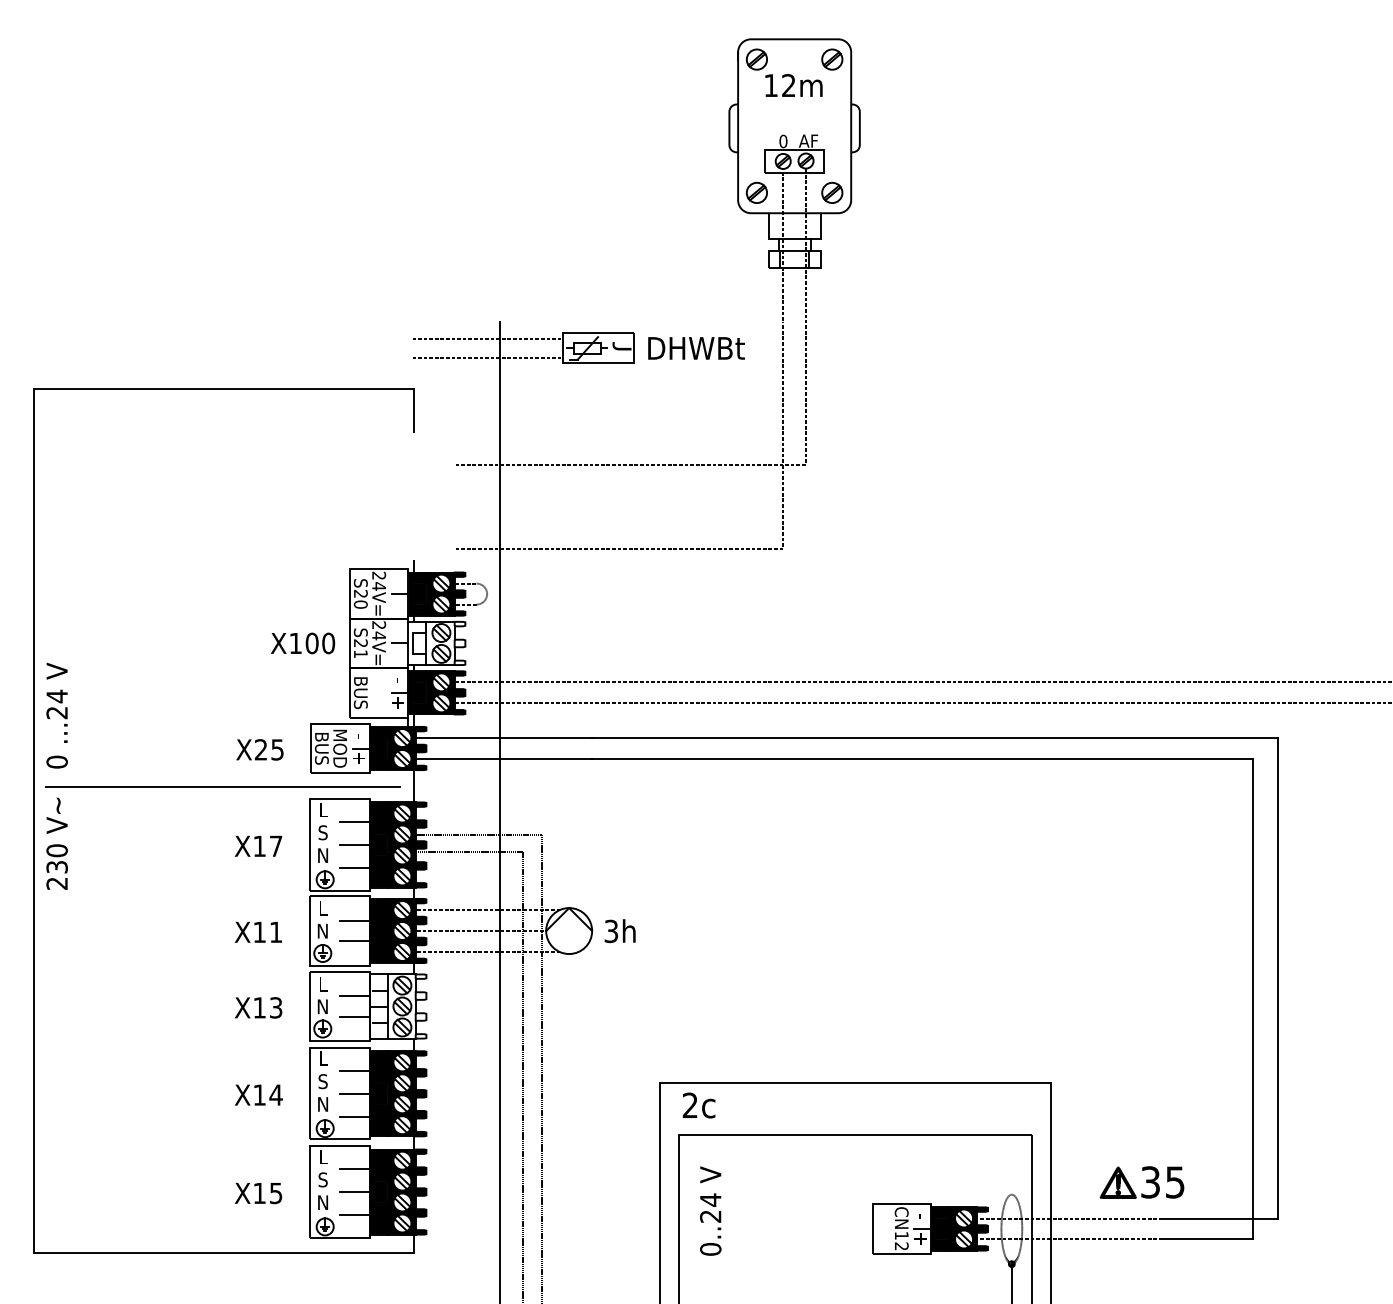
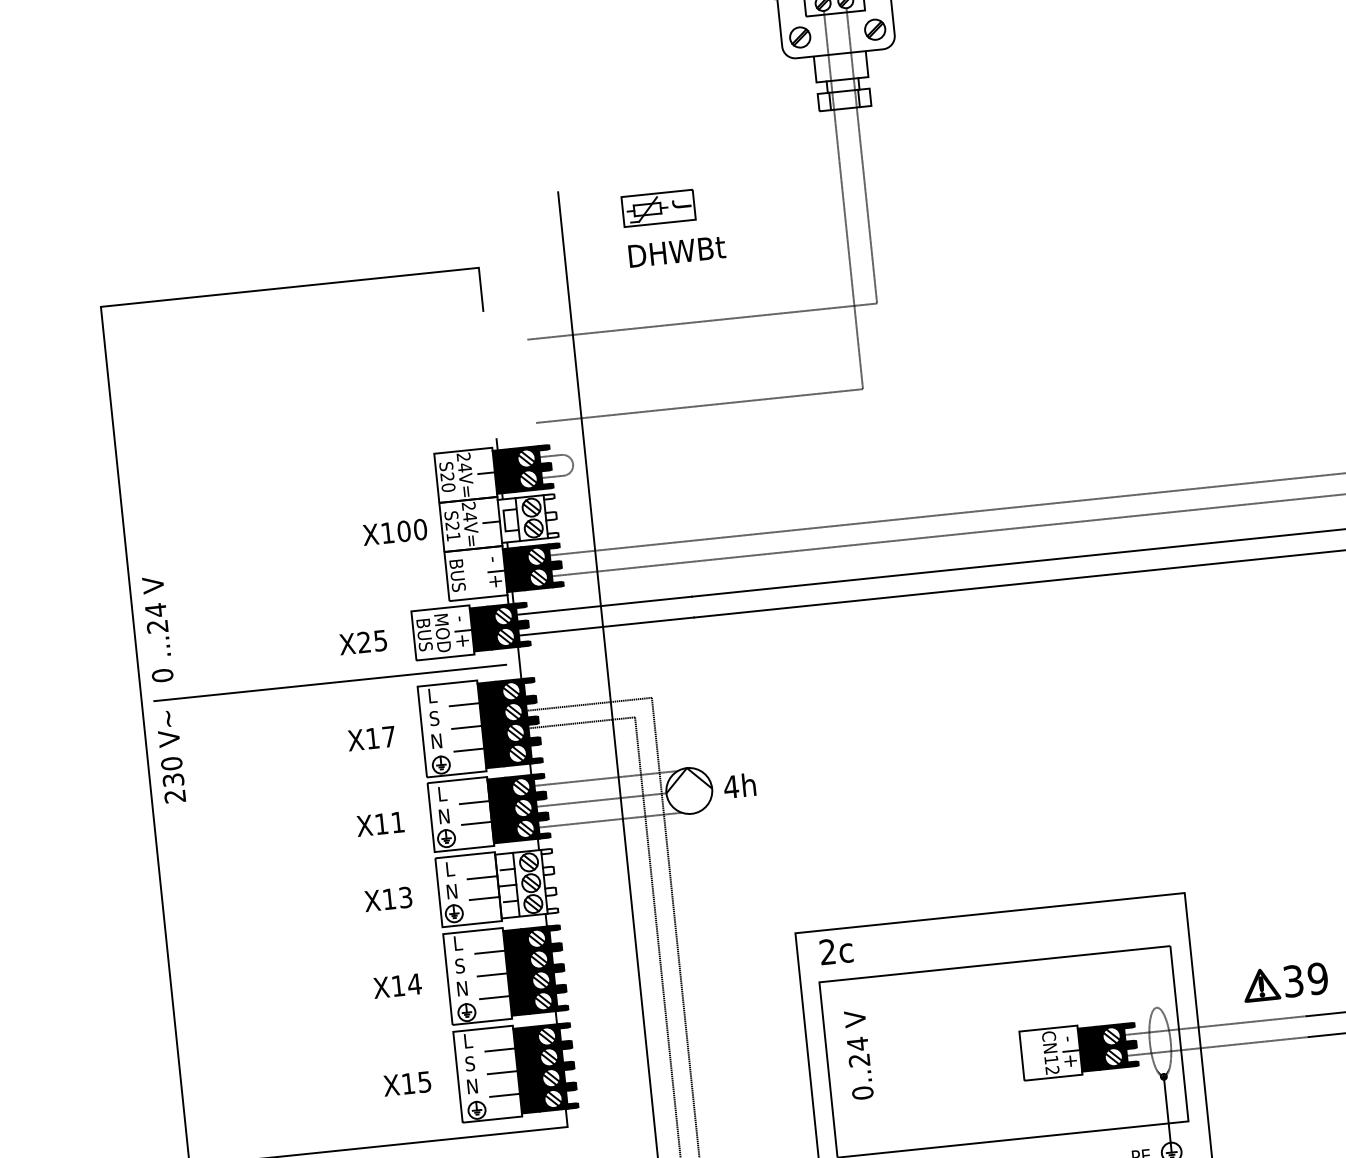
line: (487, 338) -> (547, 209), removed
text: (696, 348) -> (677, 251), moved
line: (487, 357) -> (549, 228), removed
text: (611, 931) -> (731, 787), 3h -> 4h
text: (1174, 1182) -> (1317, 978), 35 -> 39

